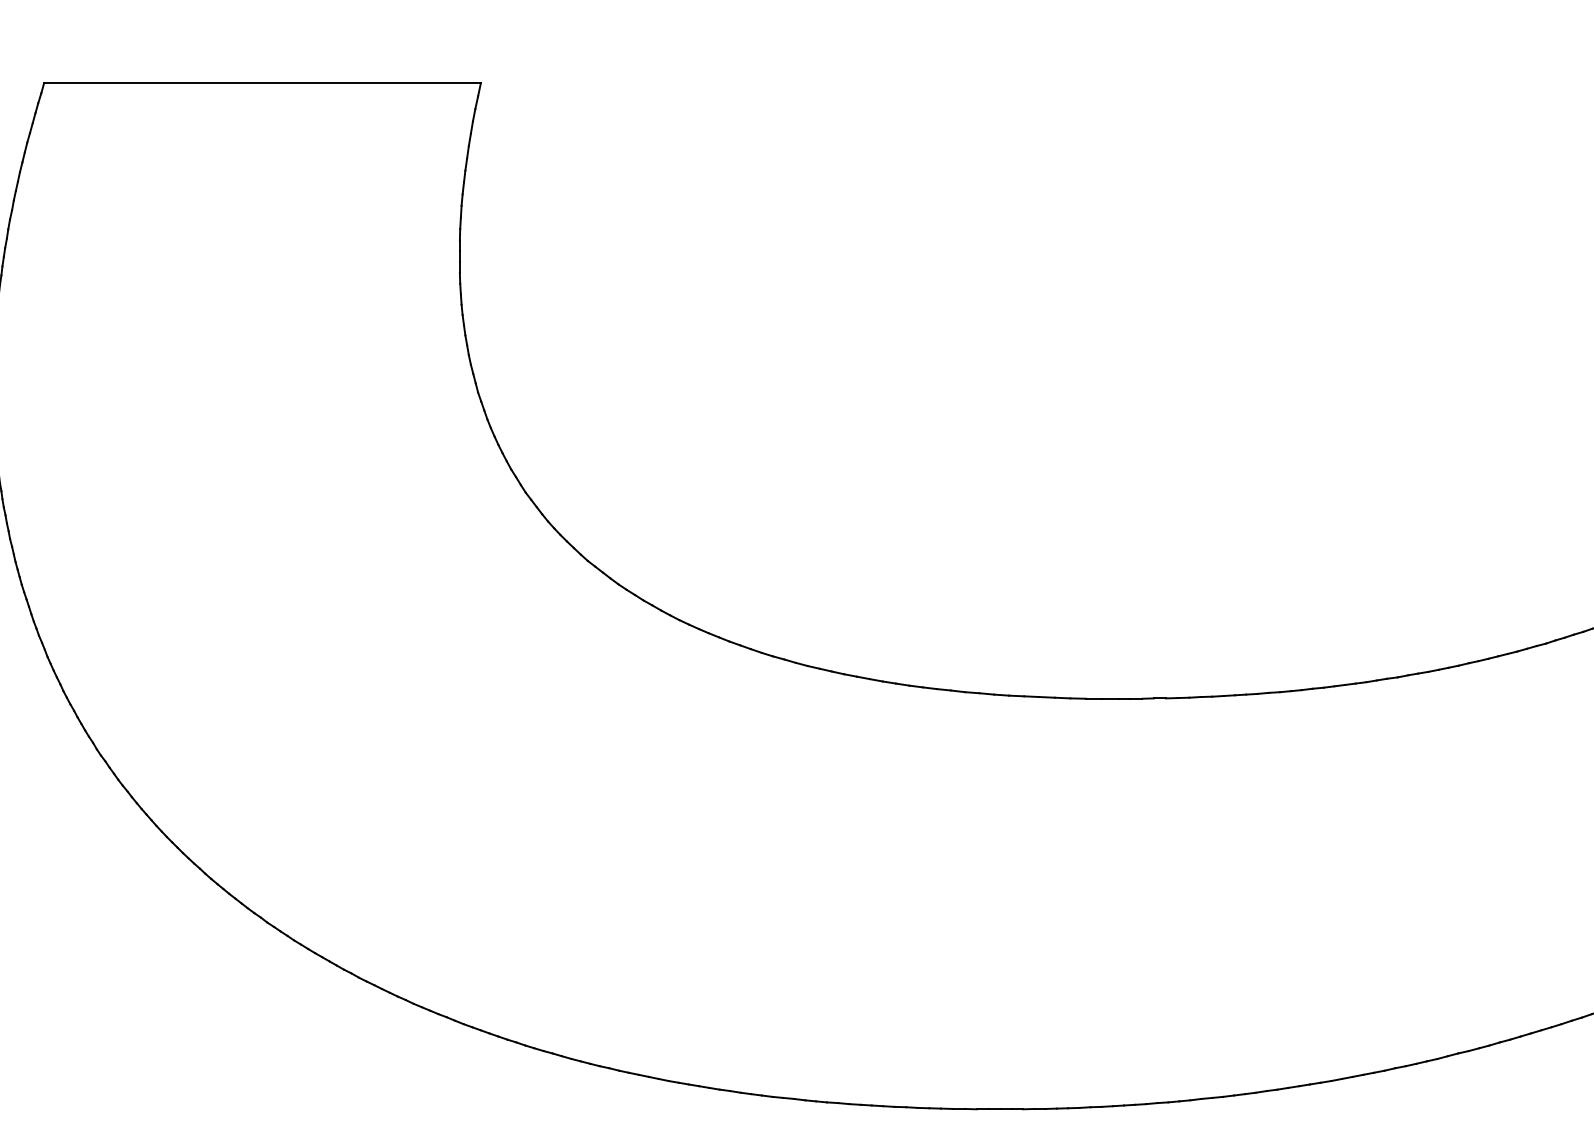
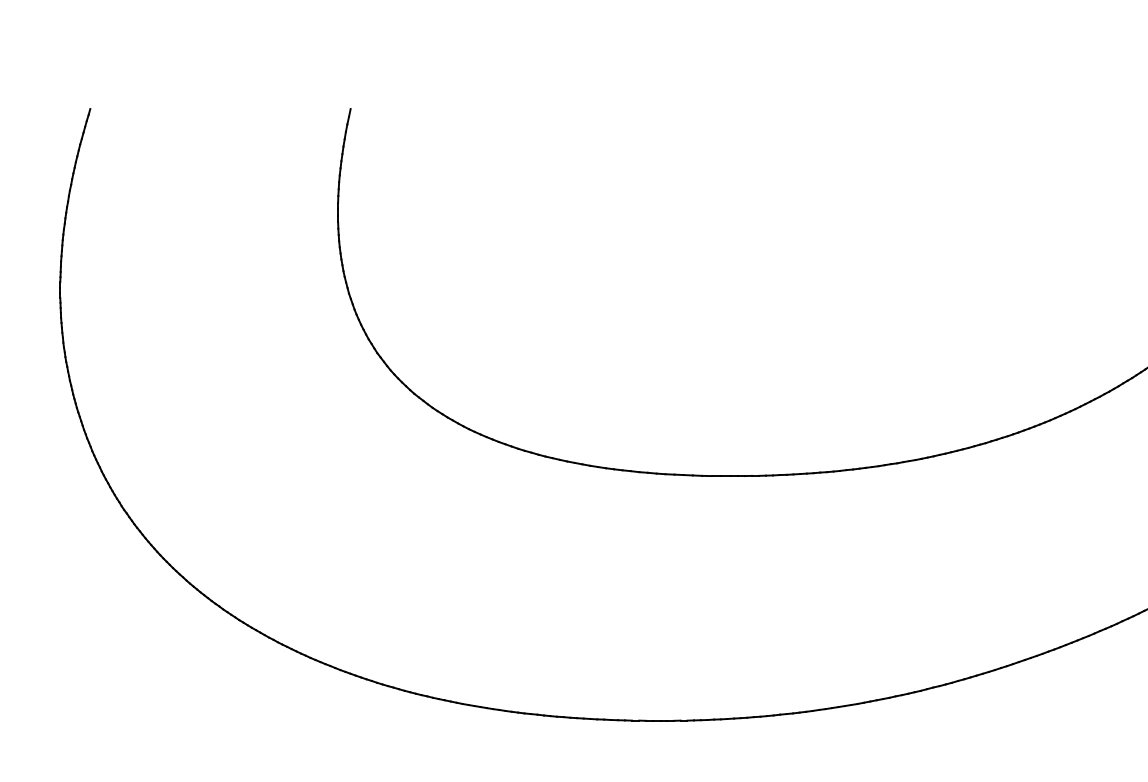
line: (262, 83) -> (220, 109), removed

